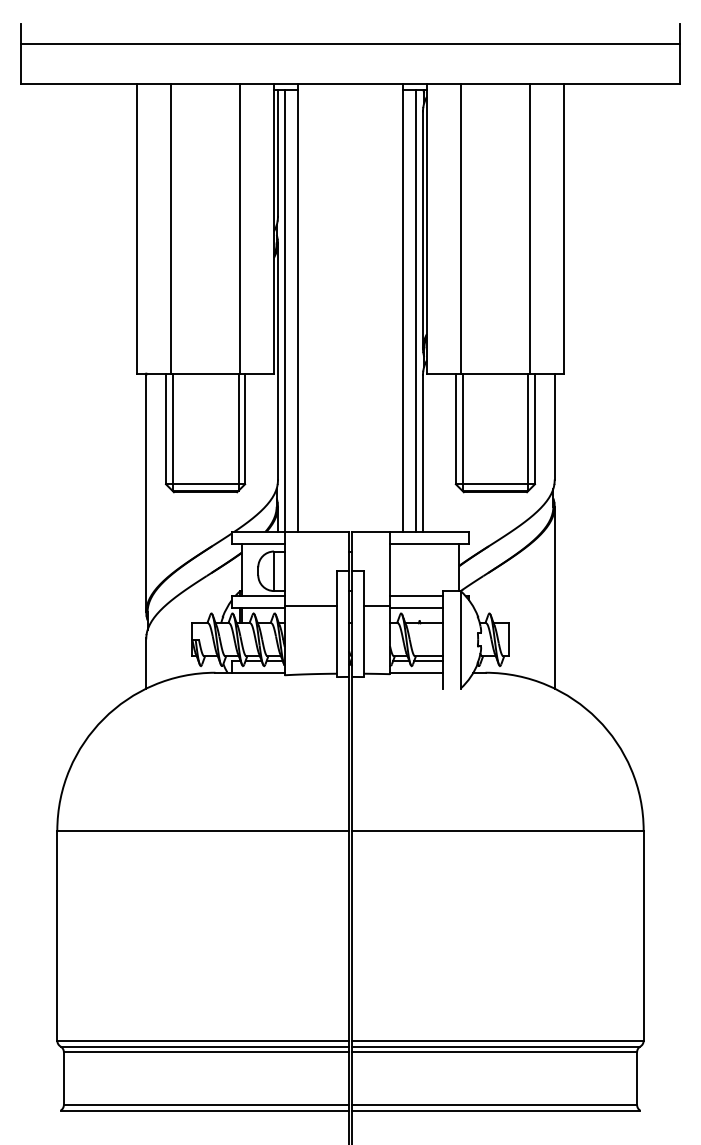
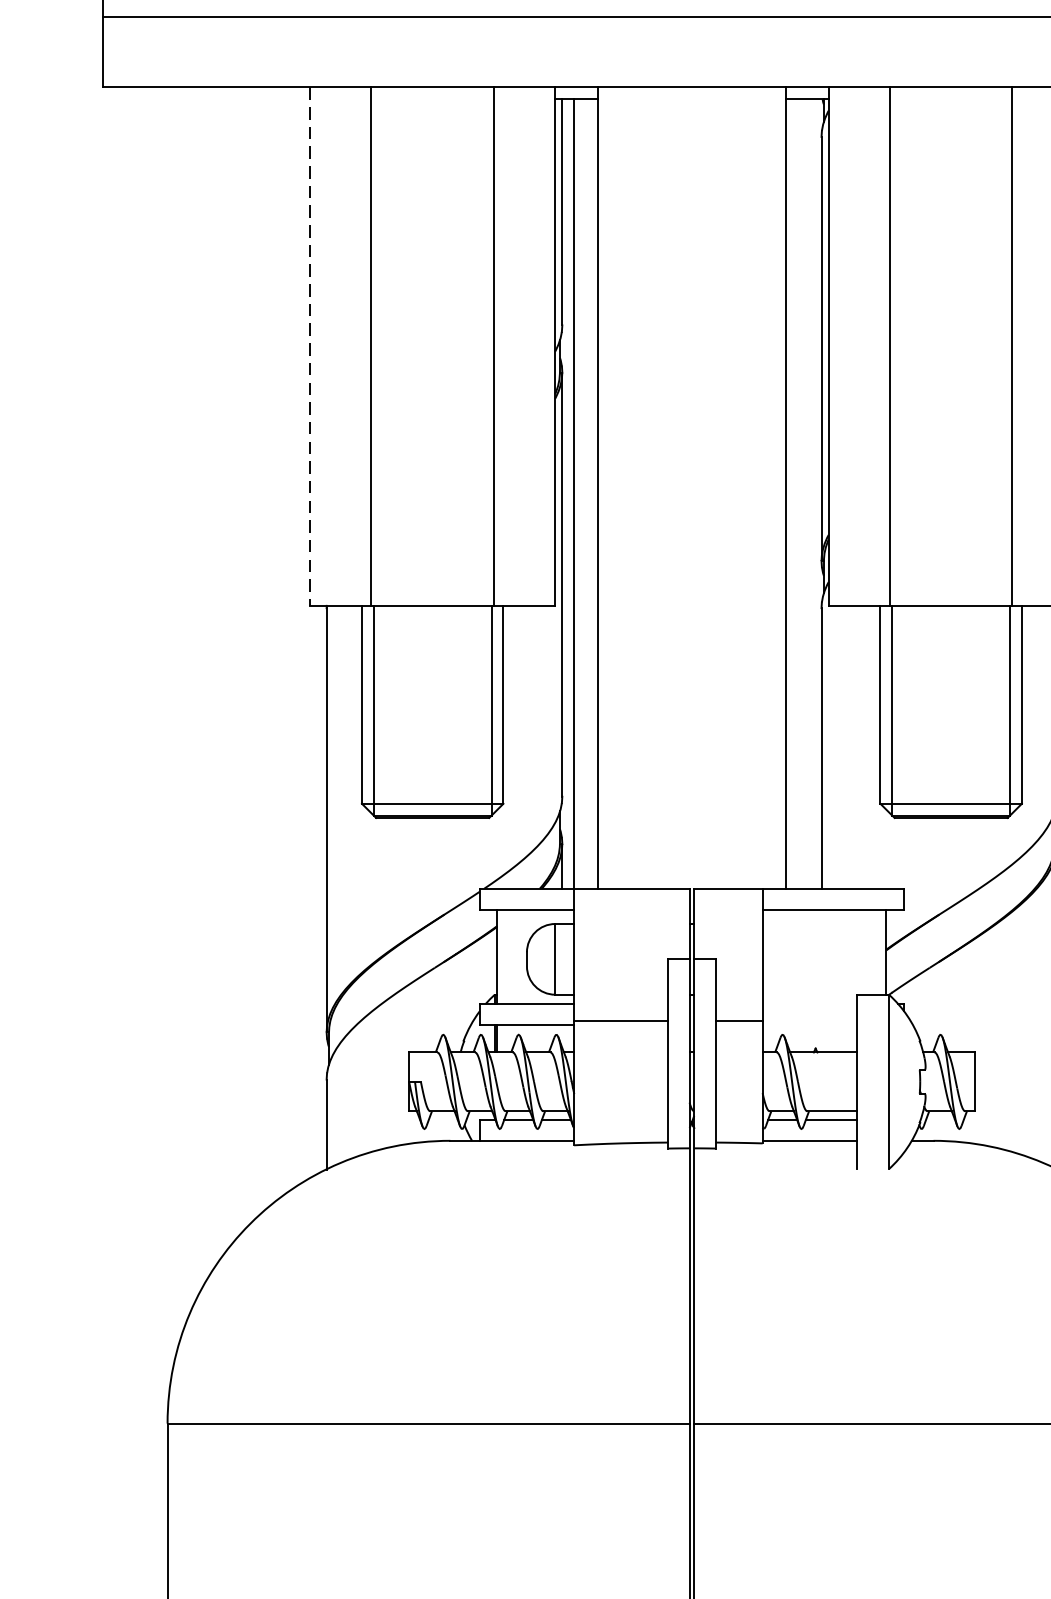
line: (137, 228) -> (310, 346), solid -> dashed
line: (416, 310) -> (809, 492), removed
line: (416, 596) -> (809, 1004), removed
line: (416, 608) -> (809, 1025), removed

